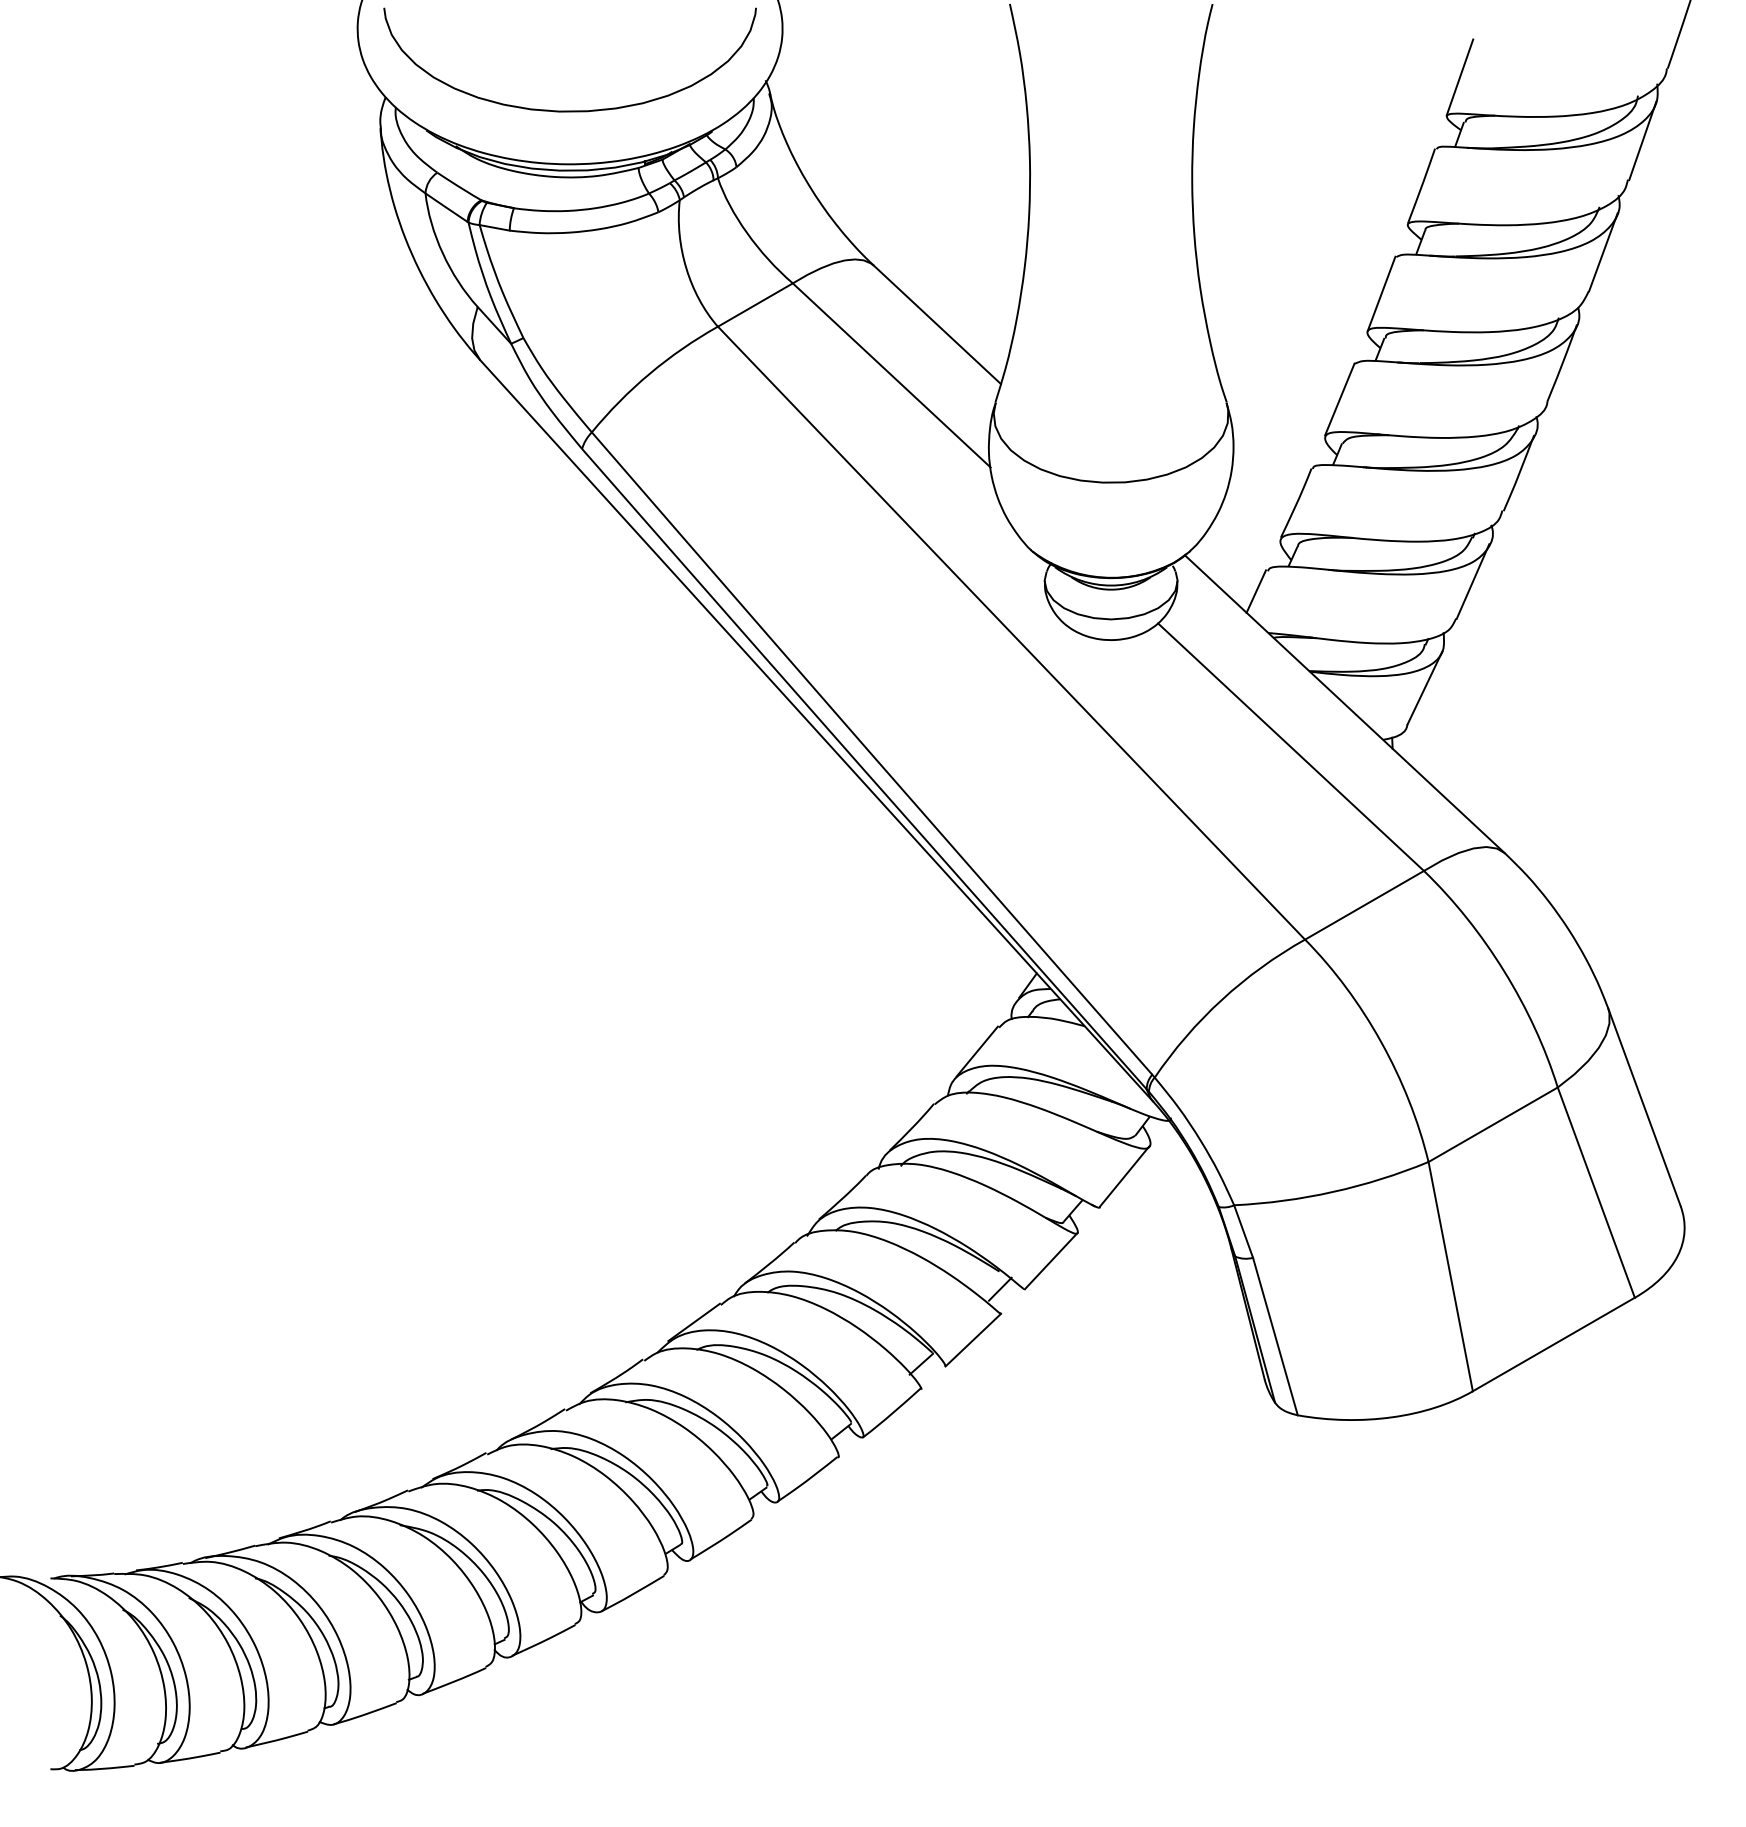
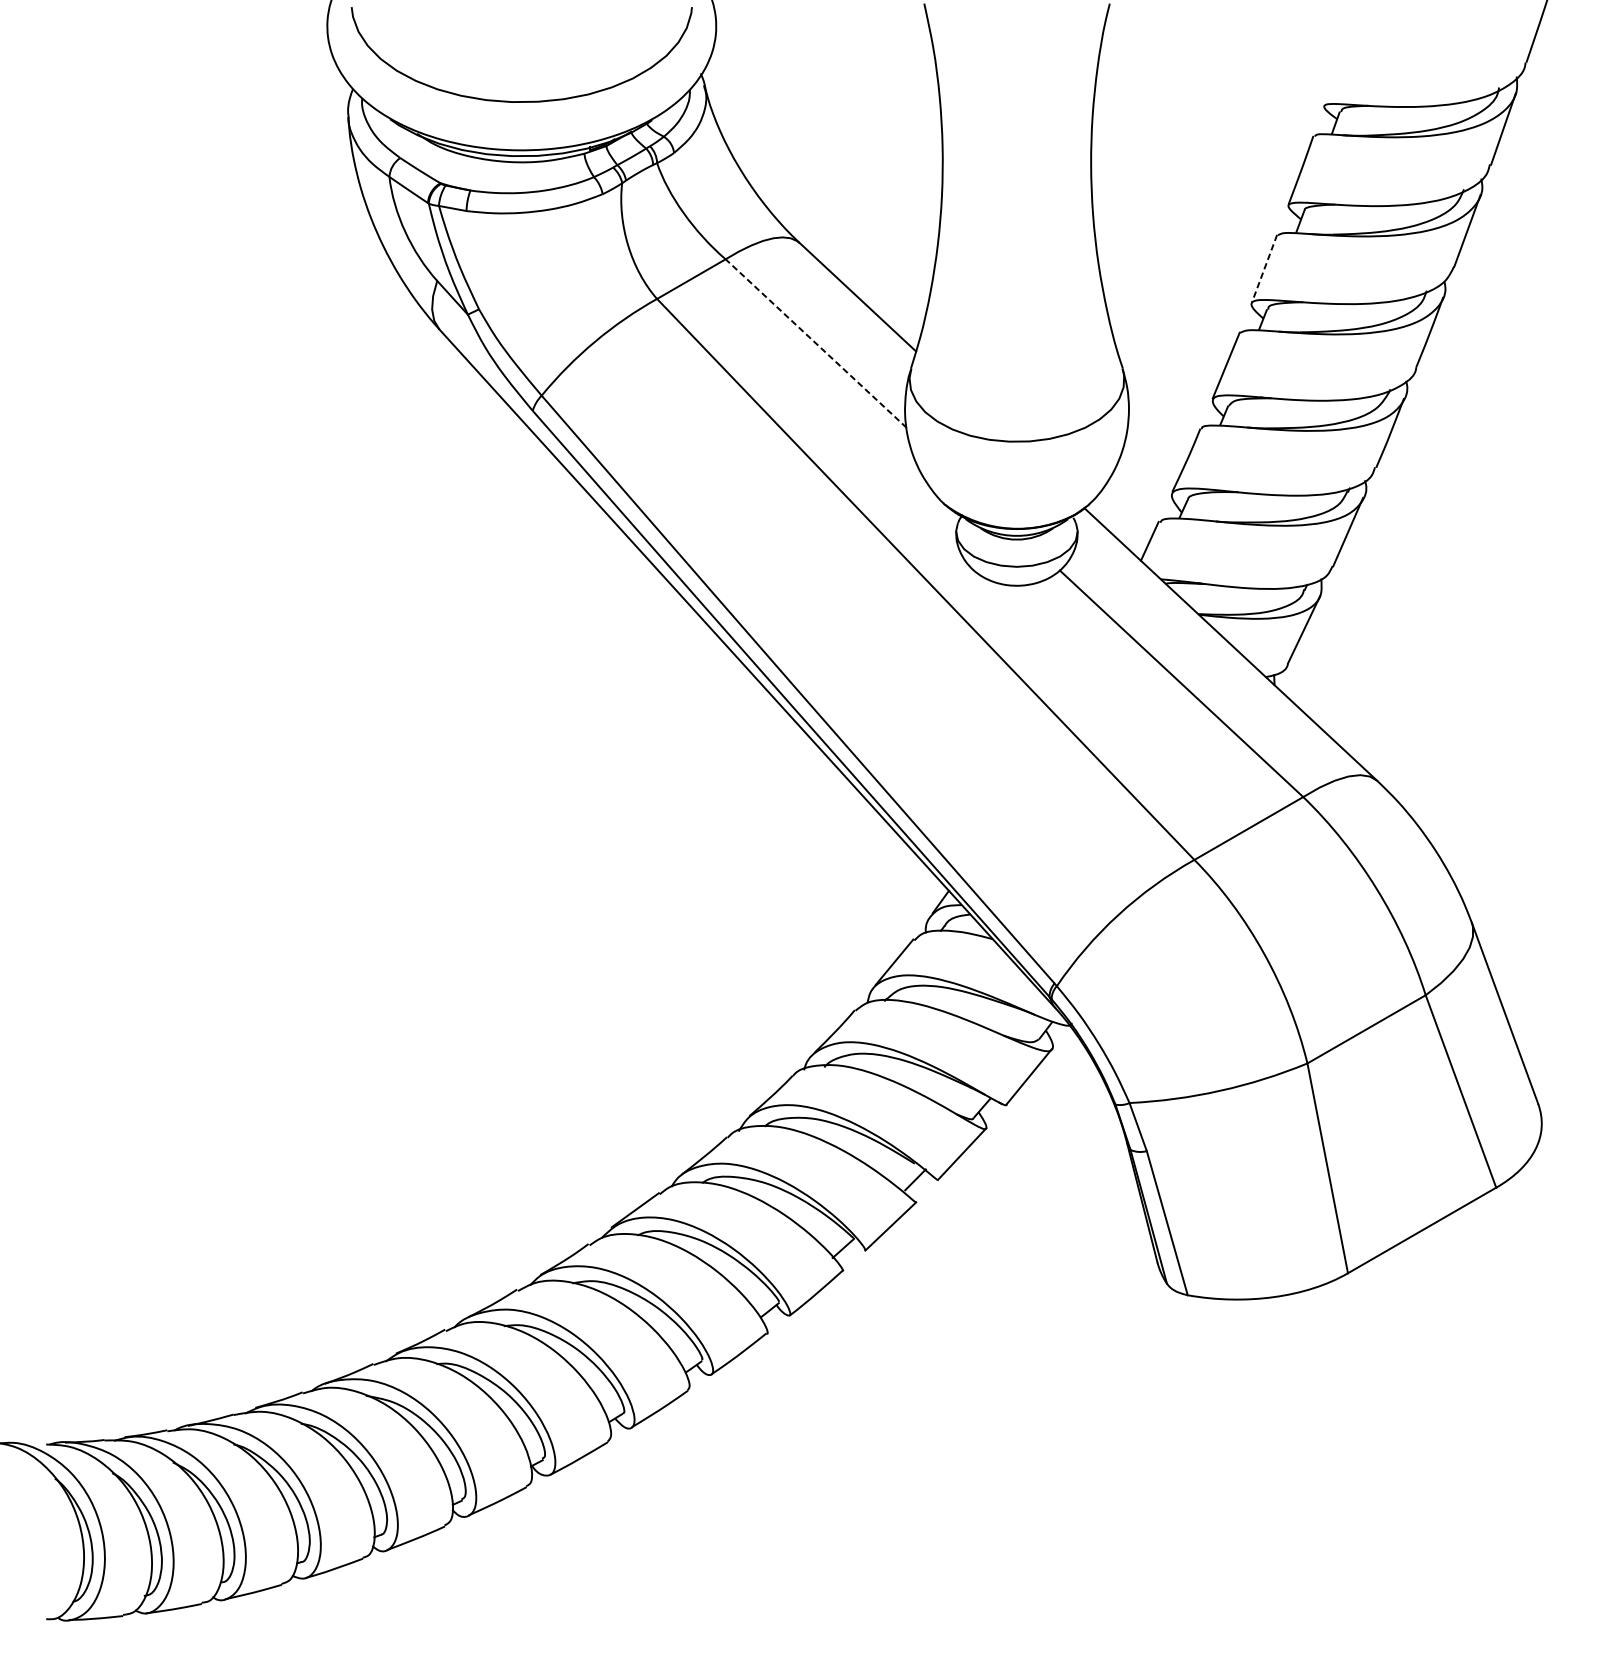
line: (1459, 77) -> (1335, 70), removed
line: (1381, 293) -> (1264, 268), solid -> dashed
line: (891, 375) -> (815, 343), solid -> dashed

